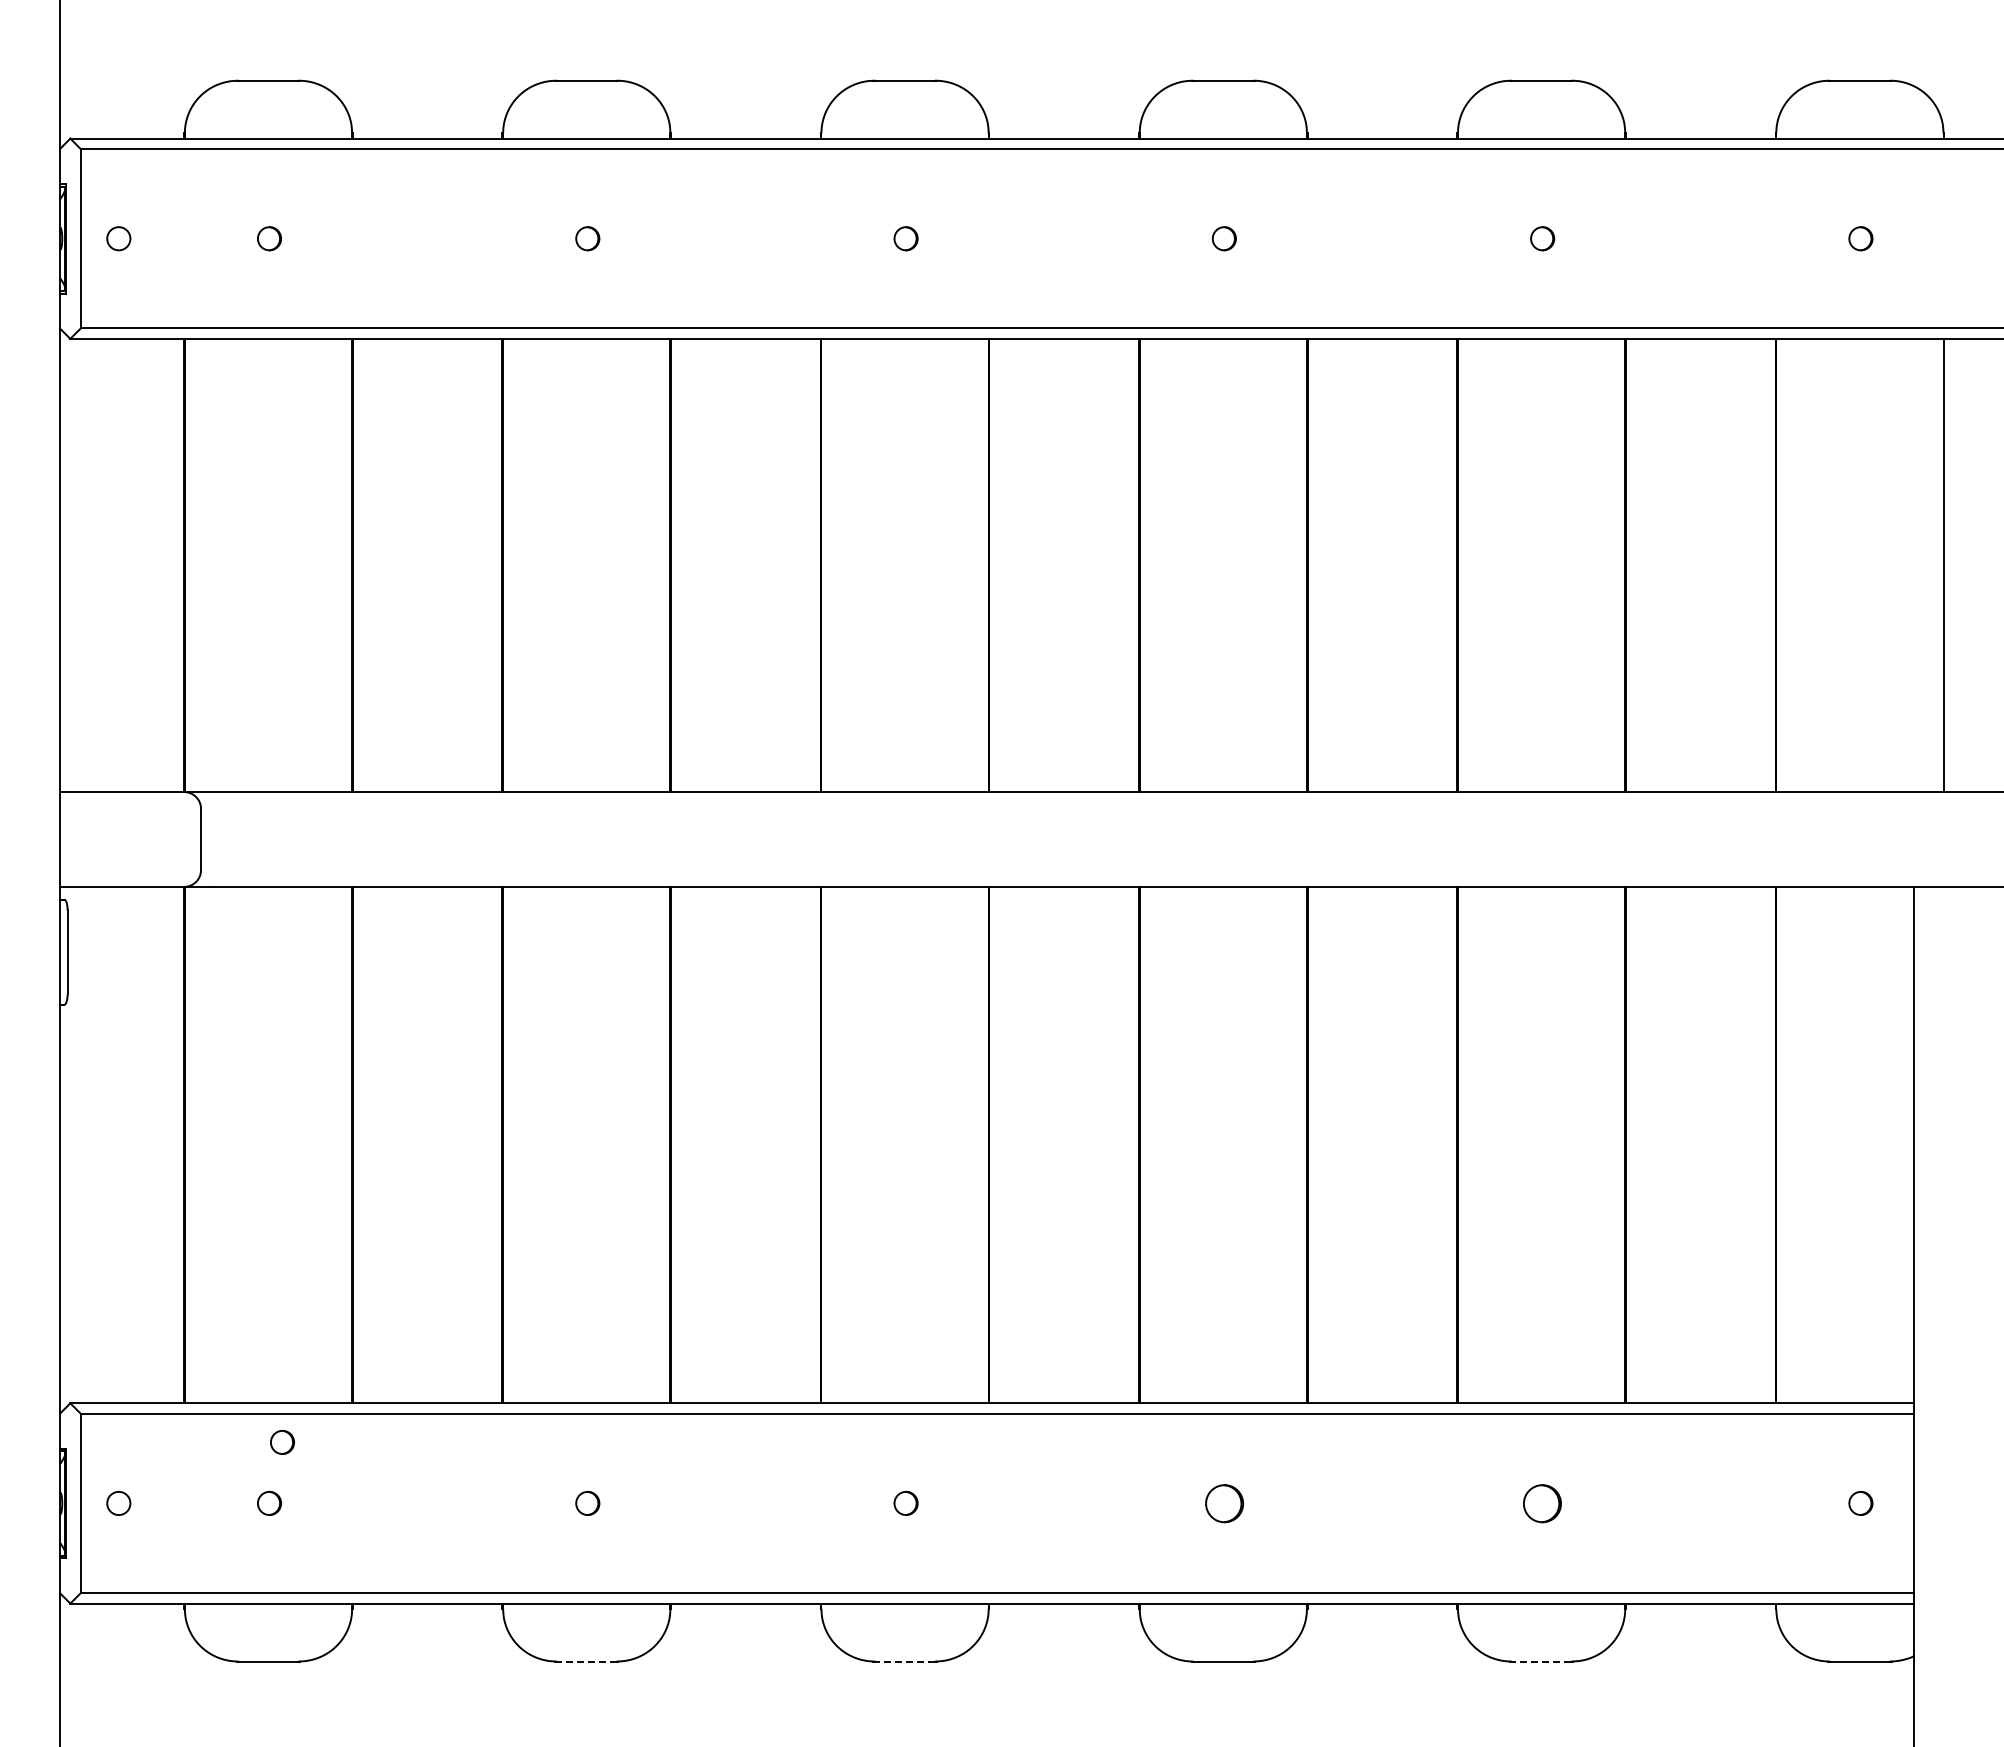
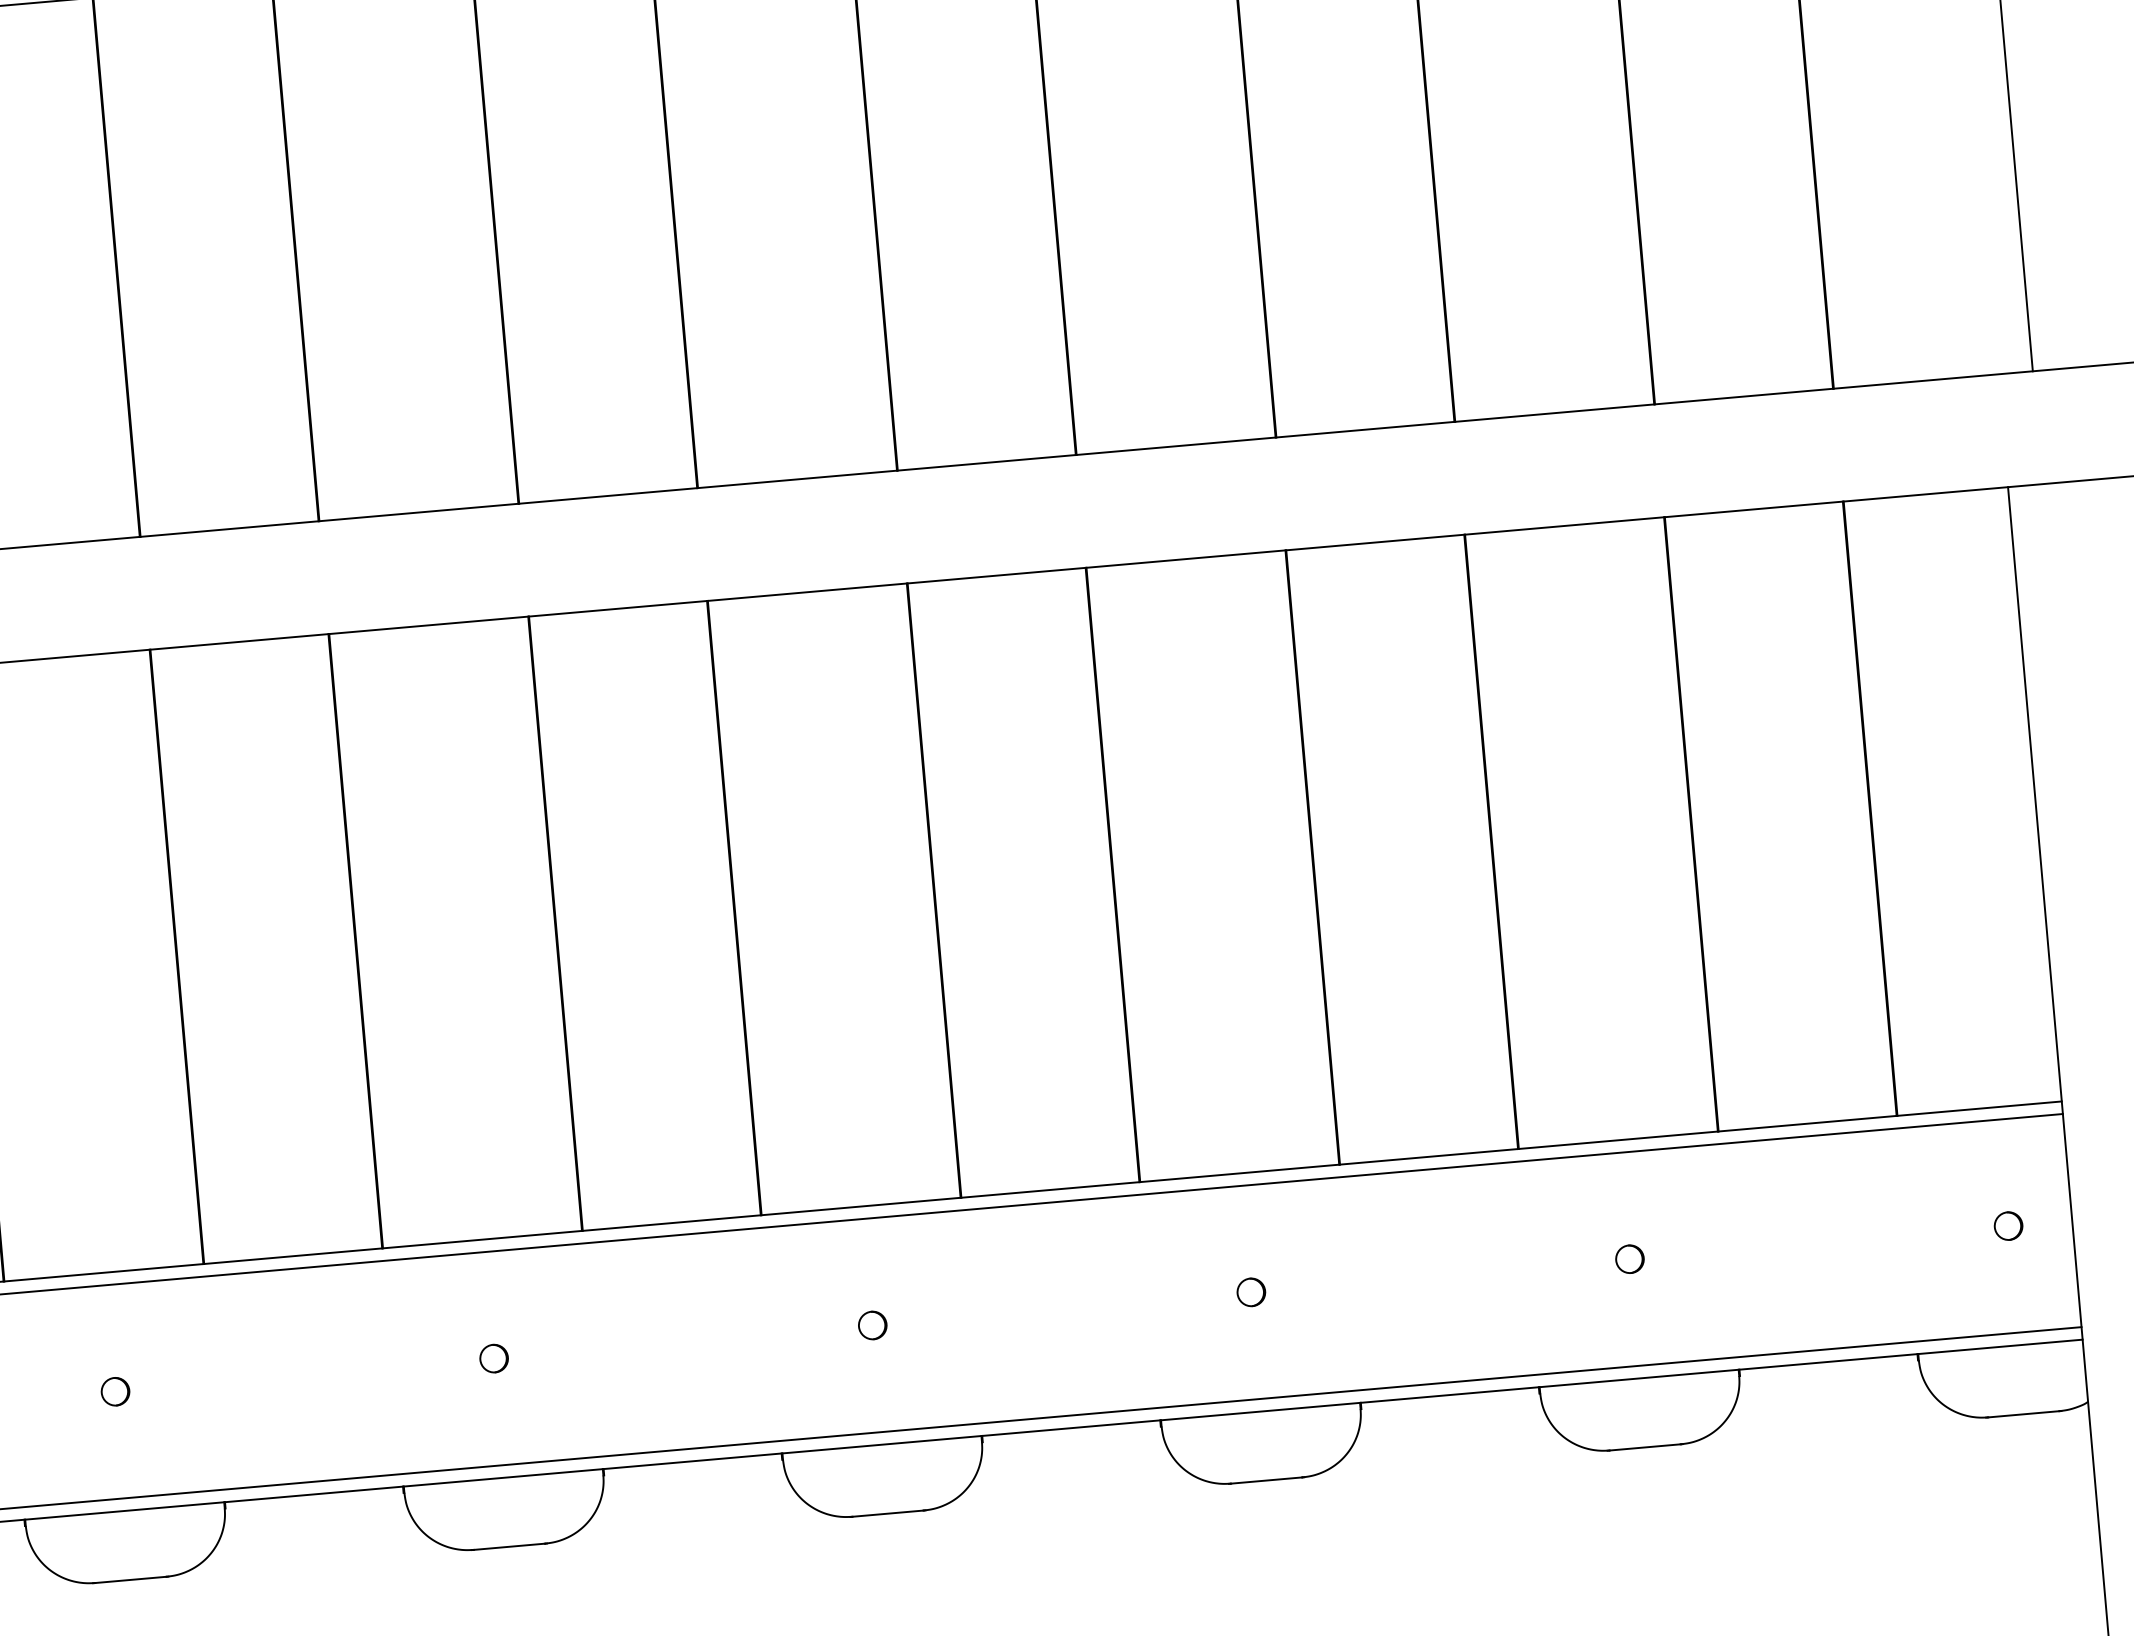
circle: (282, 1441) -> (124, 1316), removed
circle: (1223, 1502) -> (1250, 1291), size x0.62
circle: (1542, 1502) -> (1629, 1258), size x0.62
line: (586, 1661) -> (509, 1546), dashed -> solid
line: (905, 1661) -> (888, 1513), dashed -> solid
line: (1541, 1661) -> (1645, 1447), dashed -> solid

